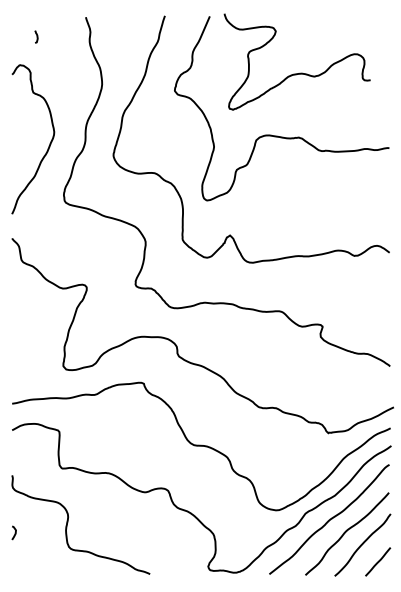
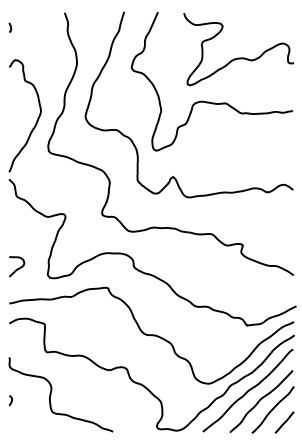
curve: (36, 36) -> (10, 27), moved
curve: (299, 72) -> (240, 57), moved
curve: (49, 143) -> (37, 119), moved
curve: (22, 357) -> (17, 268), added

